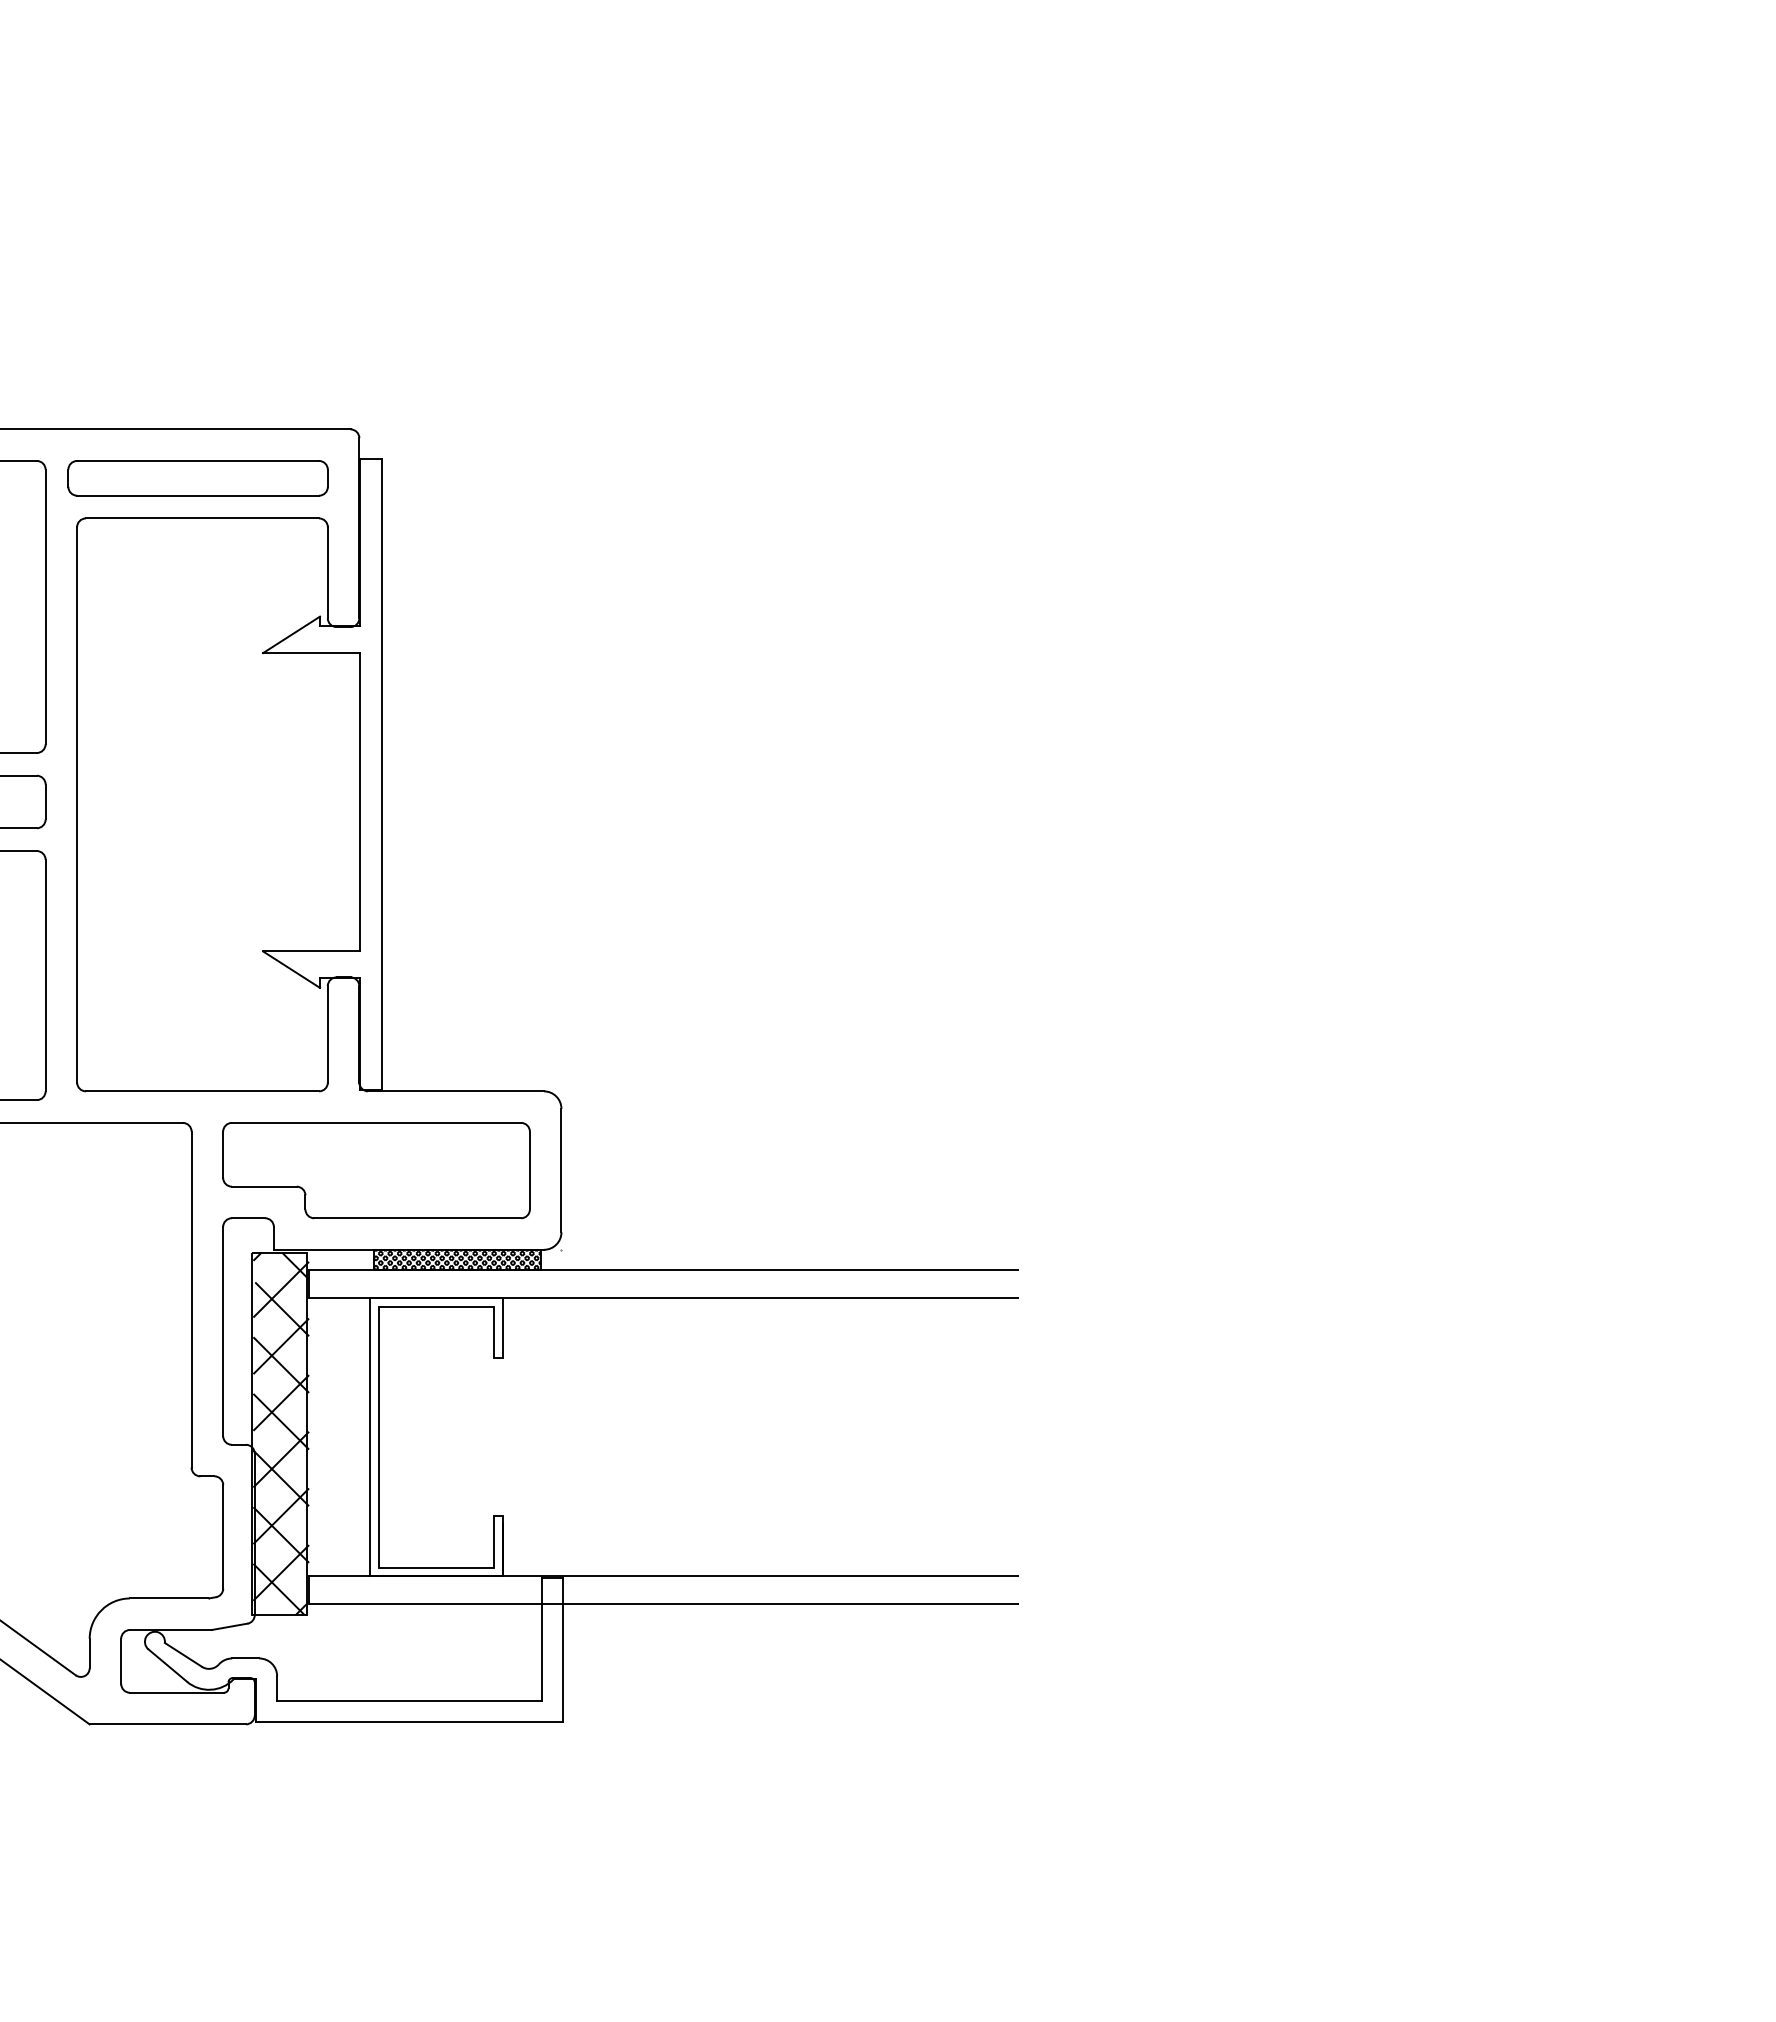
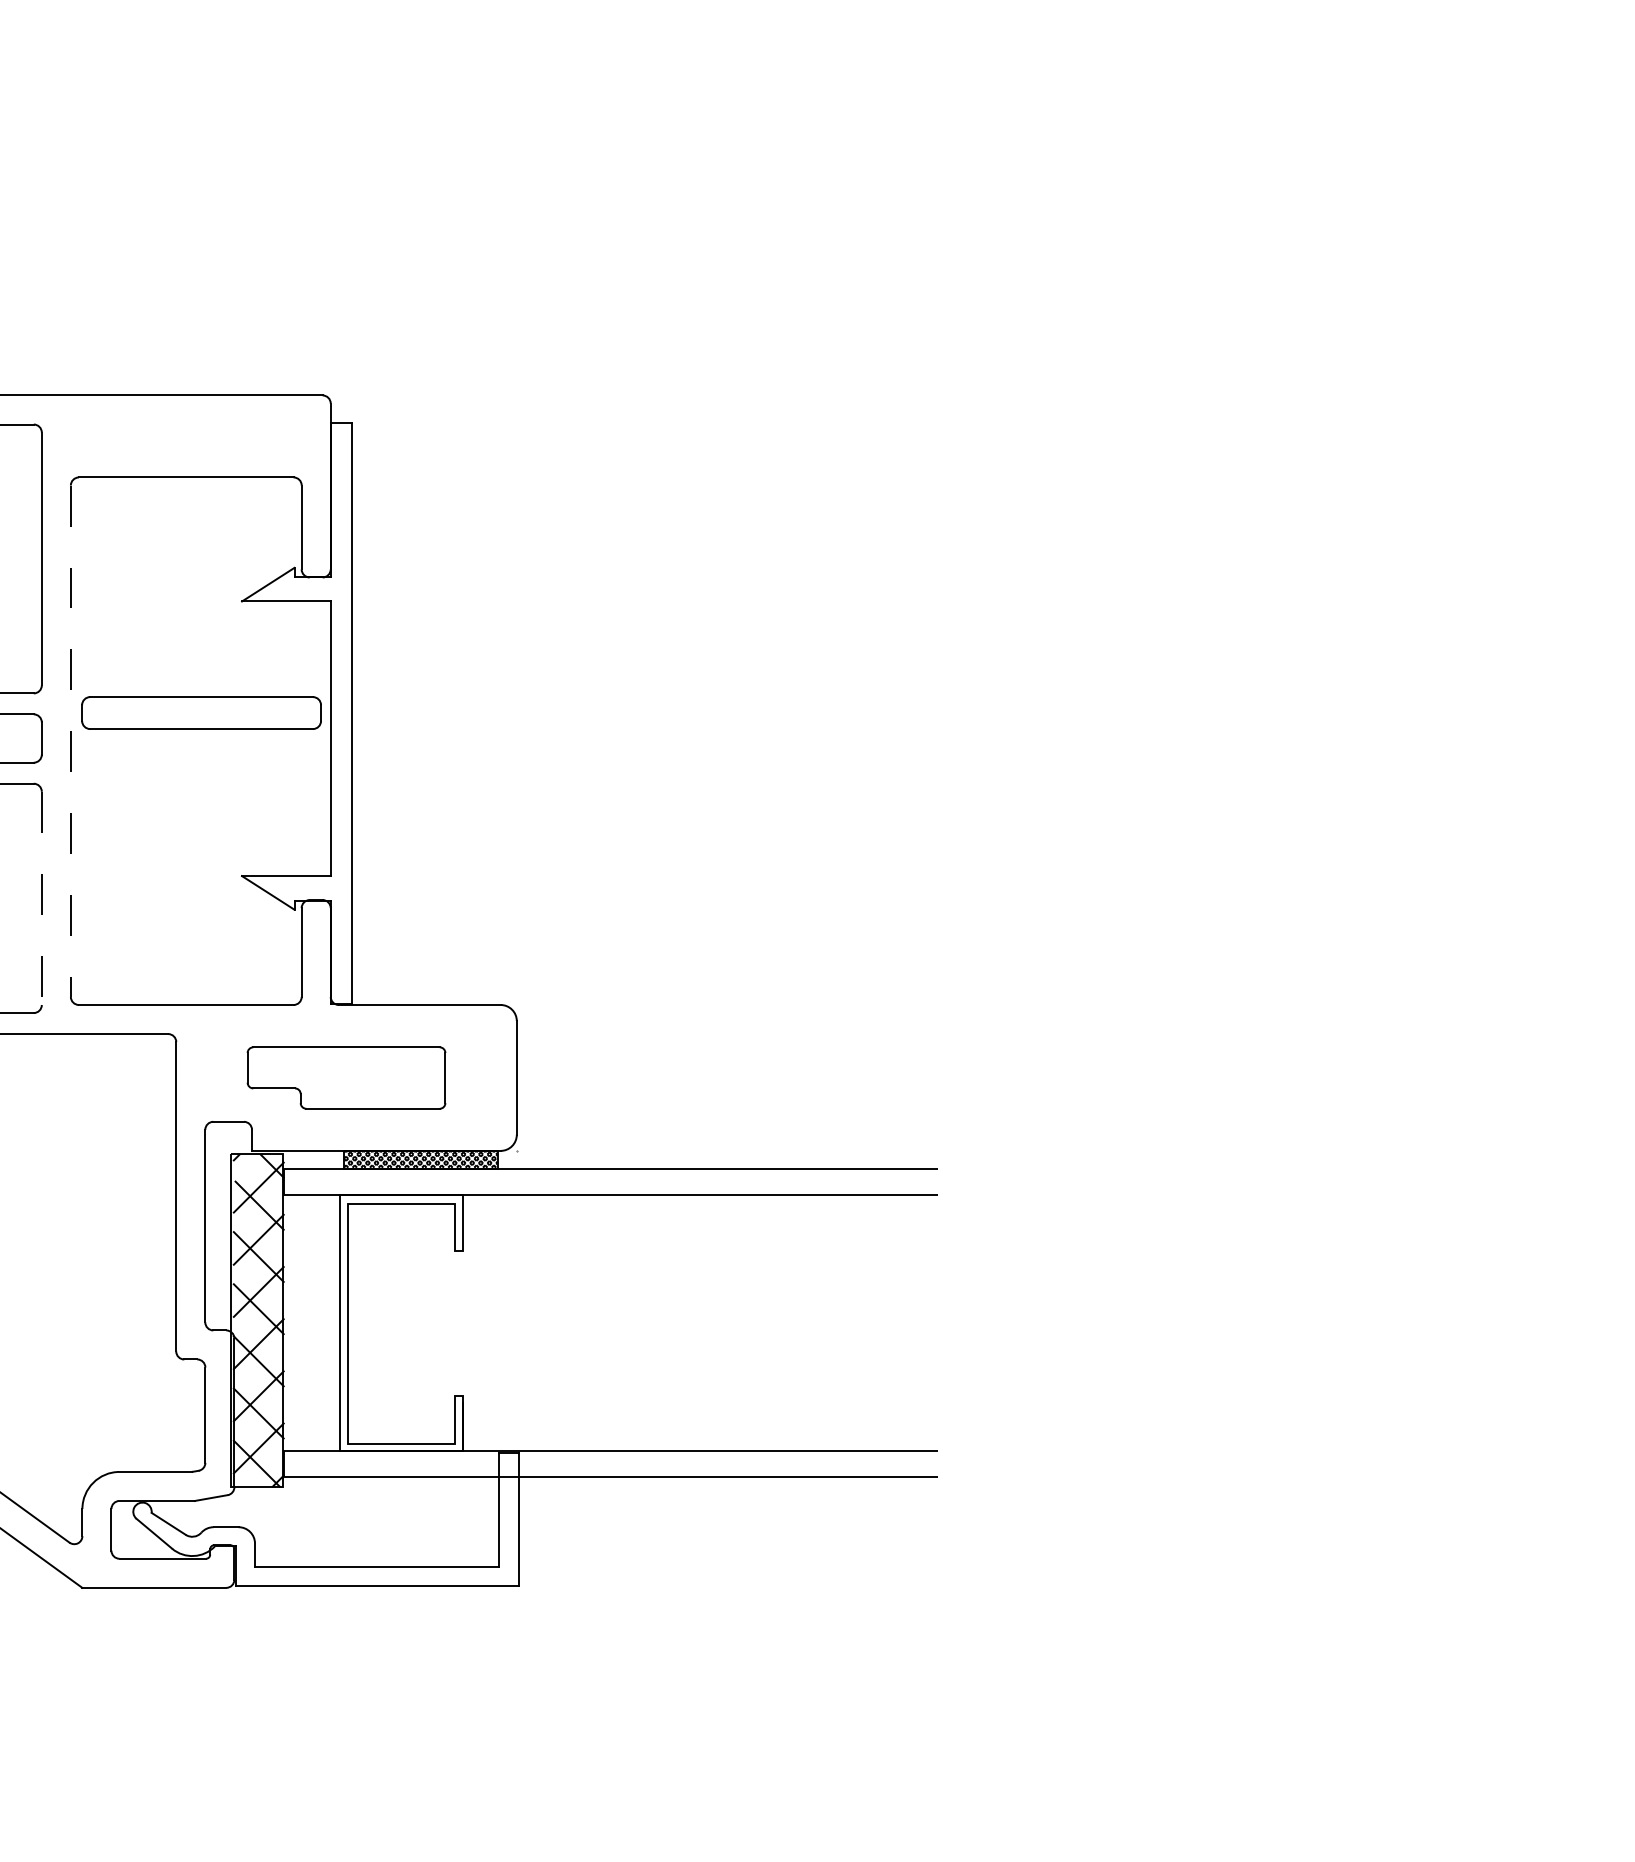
part: (197, 478) -> (201, 713), moved
line: (77, 804) -> (71, 740), solid -> dashed
line: (45, 975) -> (41, 898), solid -> dashed
part: (376, 1170) -> (346, 1077), size x0.7

